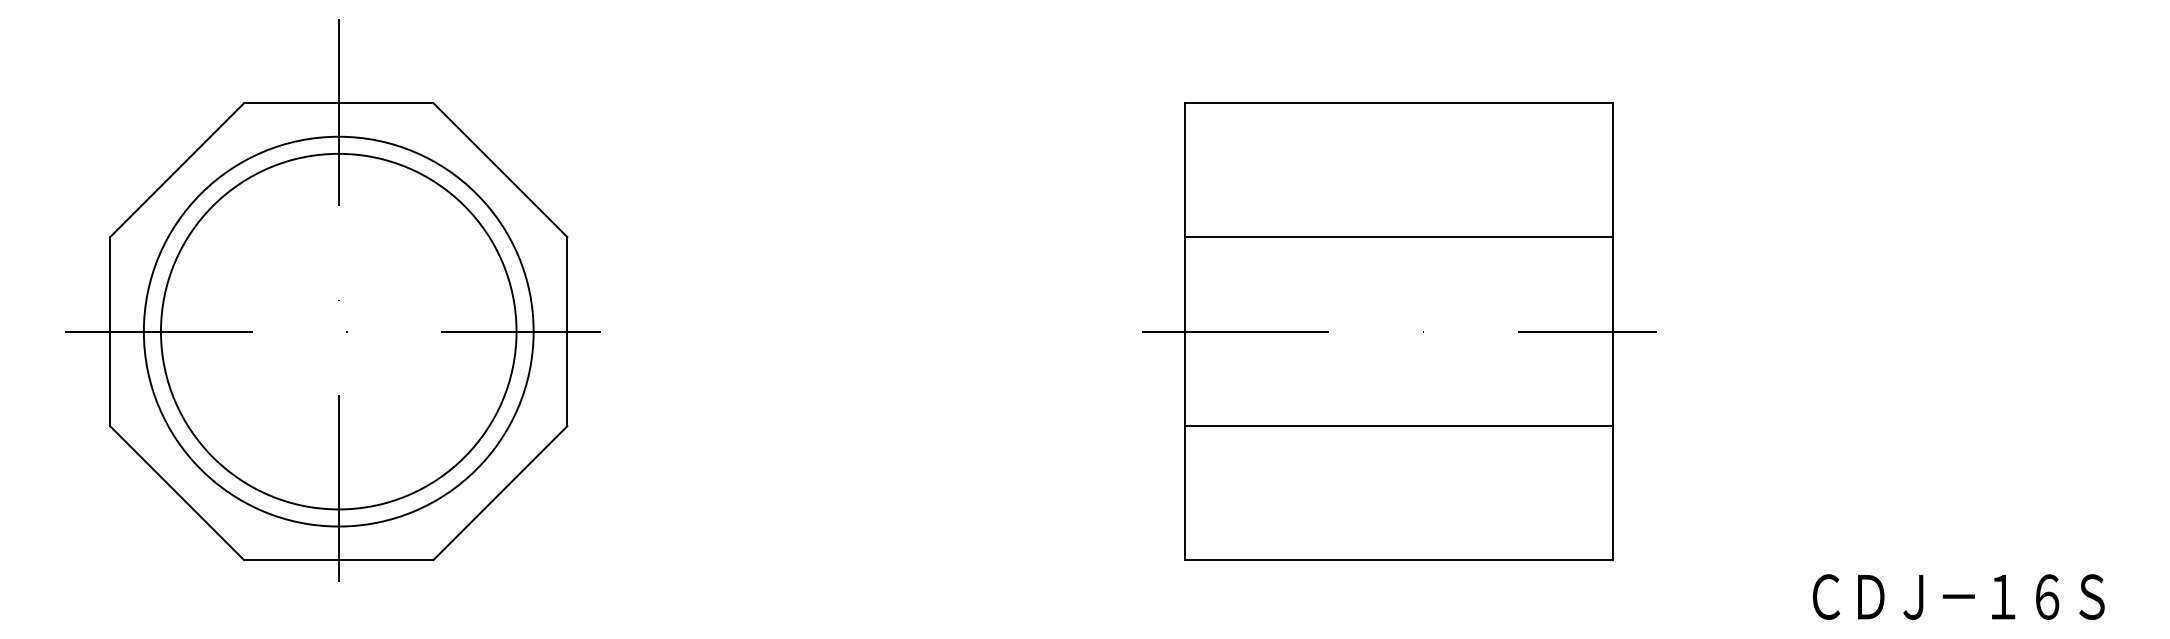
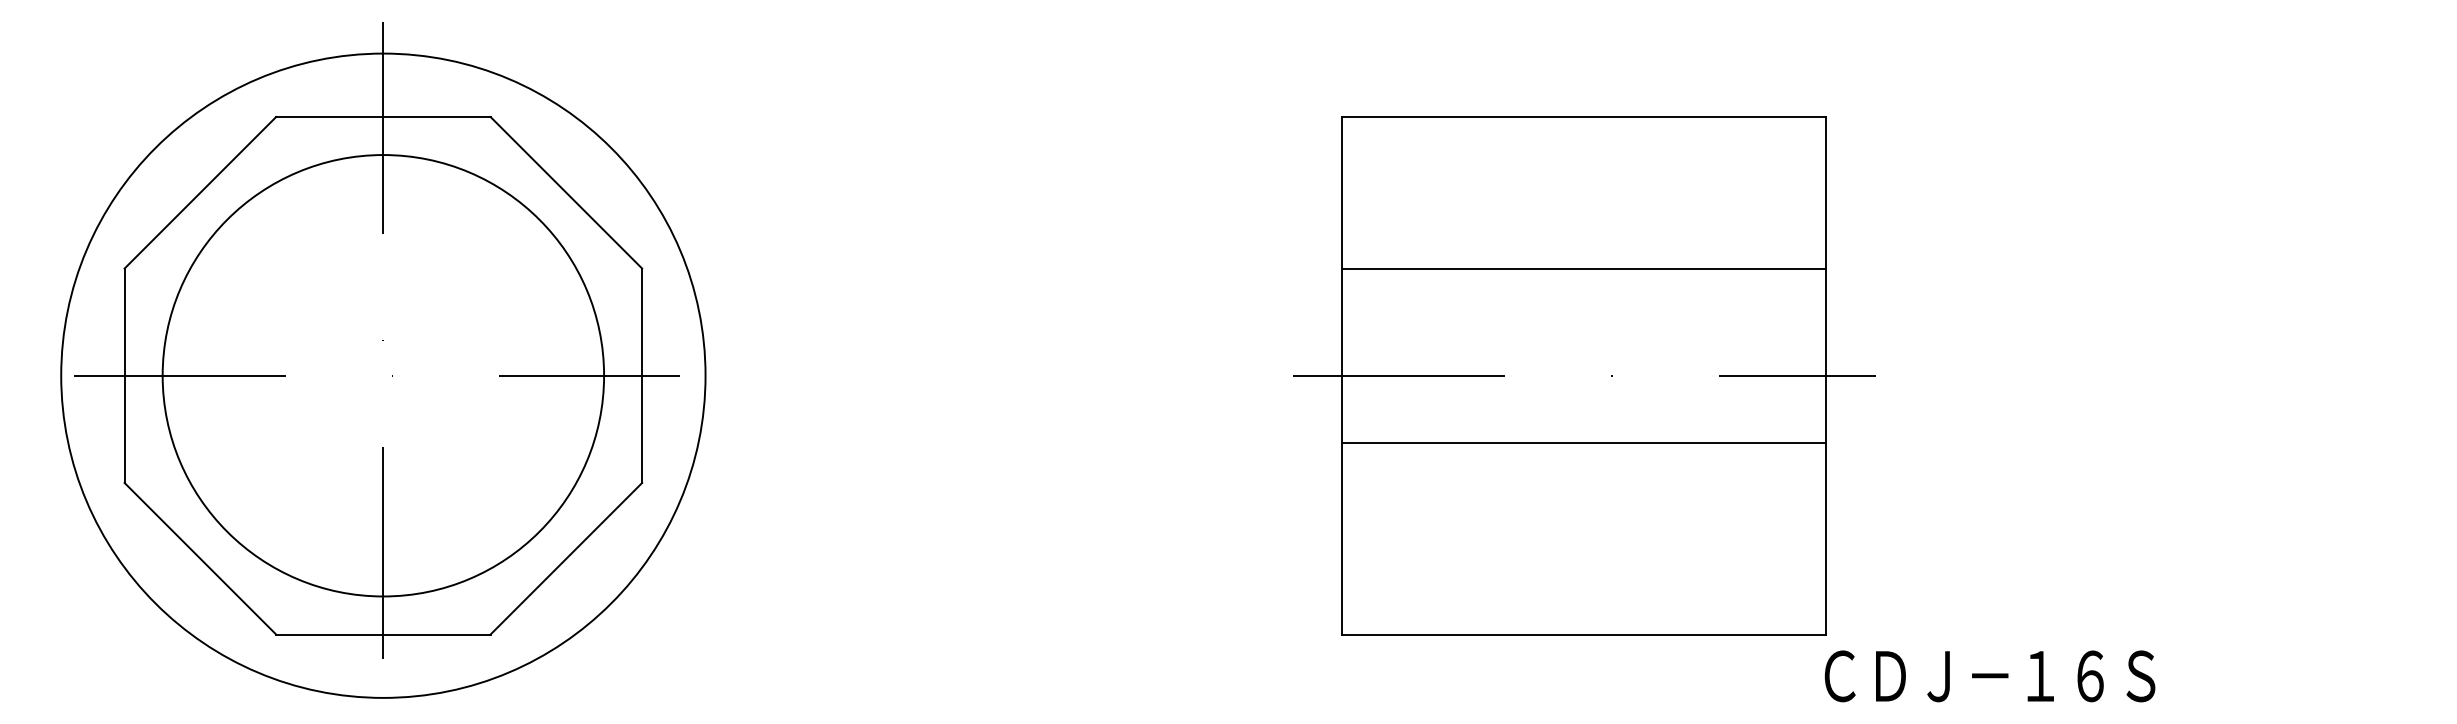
circle: (338, 331) -> (383, 375), size x1.6
line: (1398, 425) -> (1583, 442), moved
text: (1958, 597) -> (1989, 676), moved

